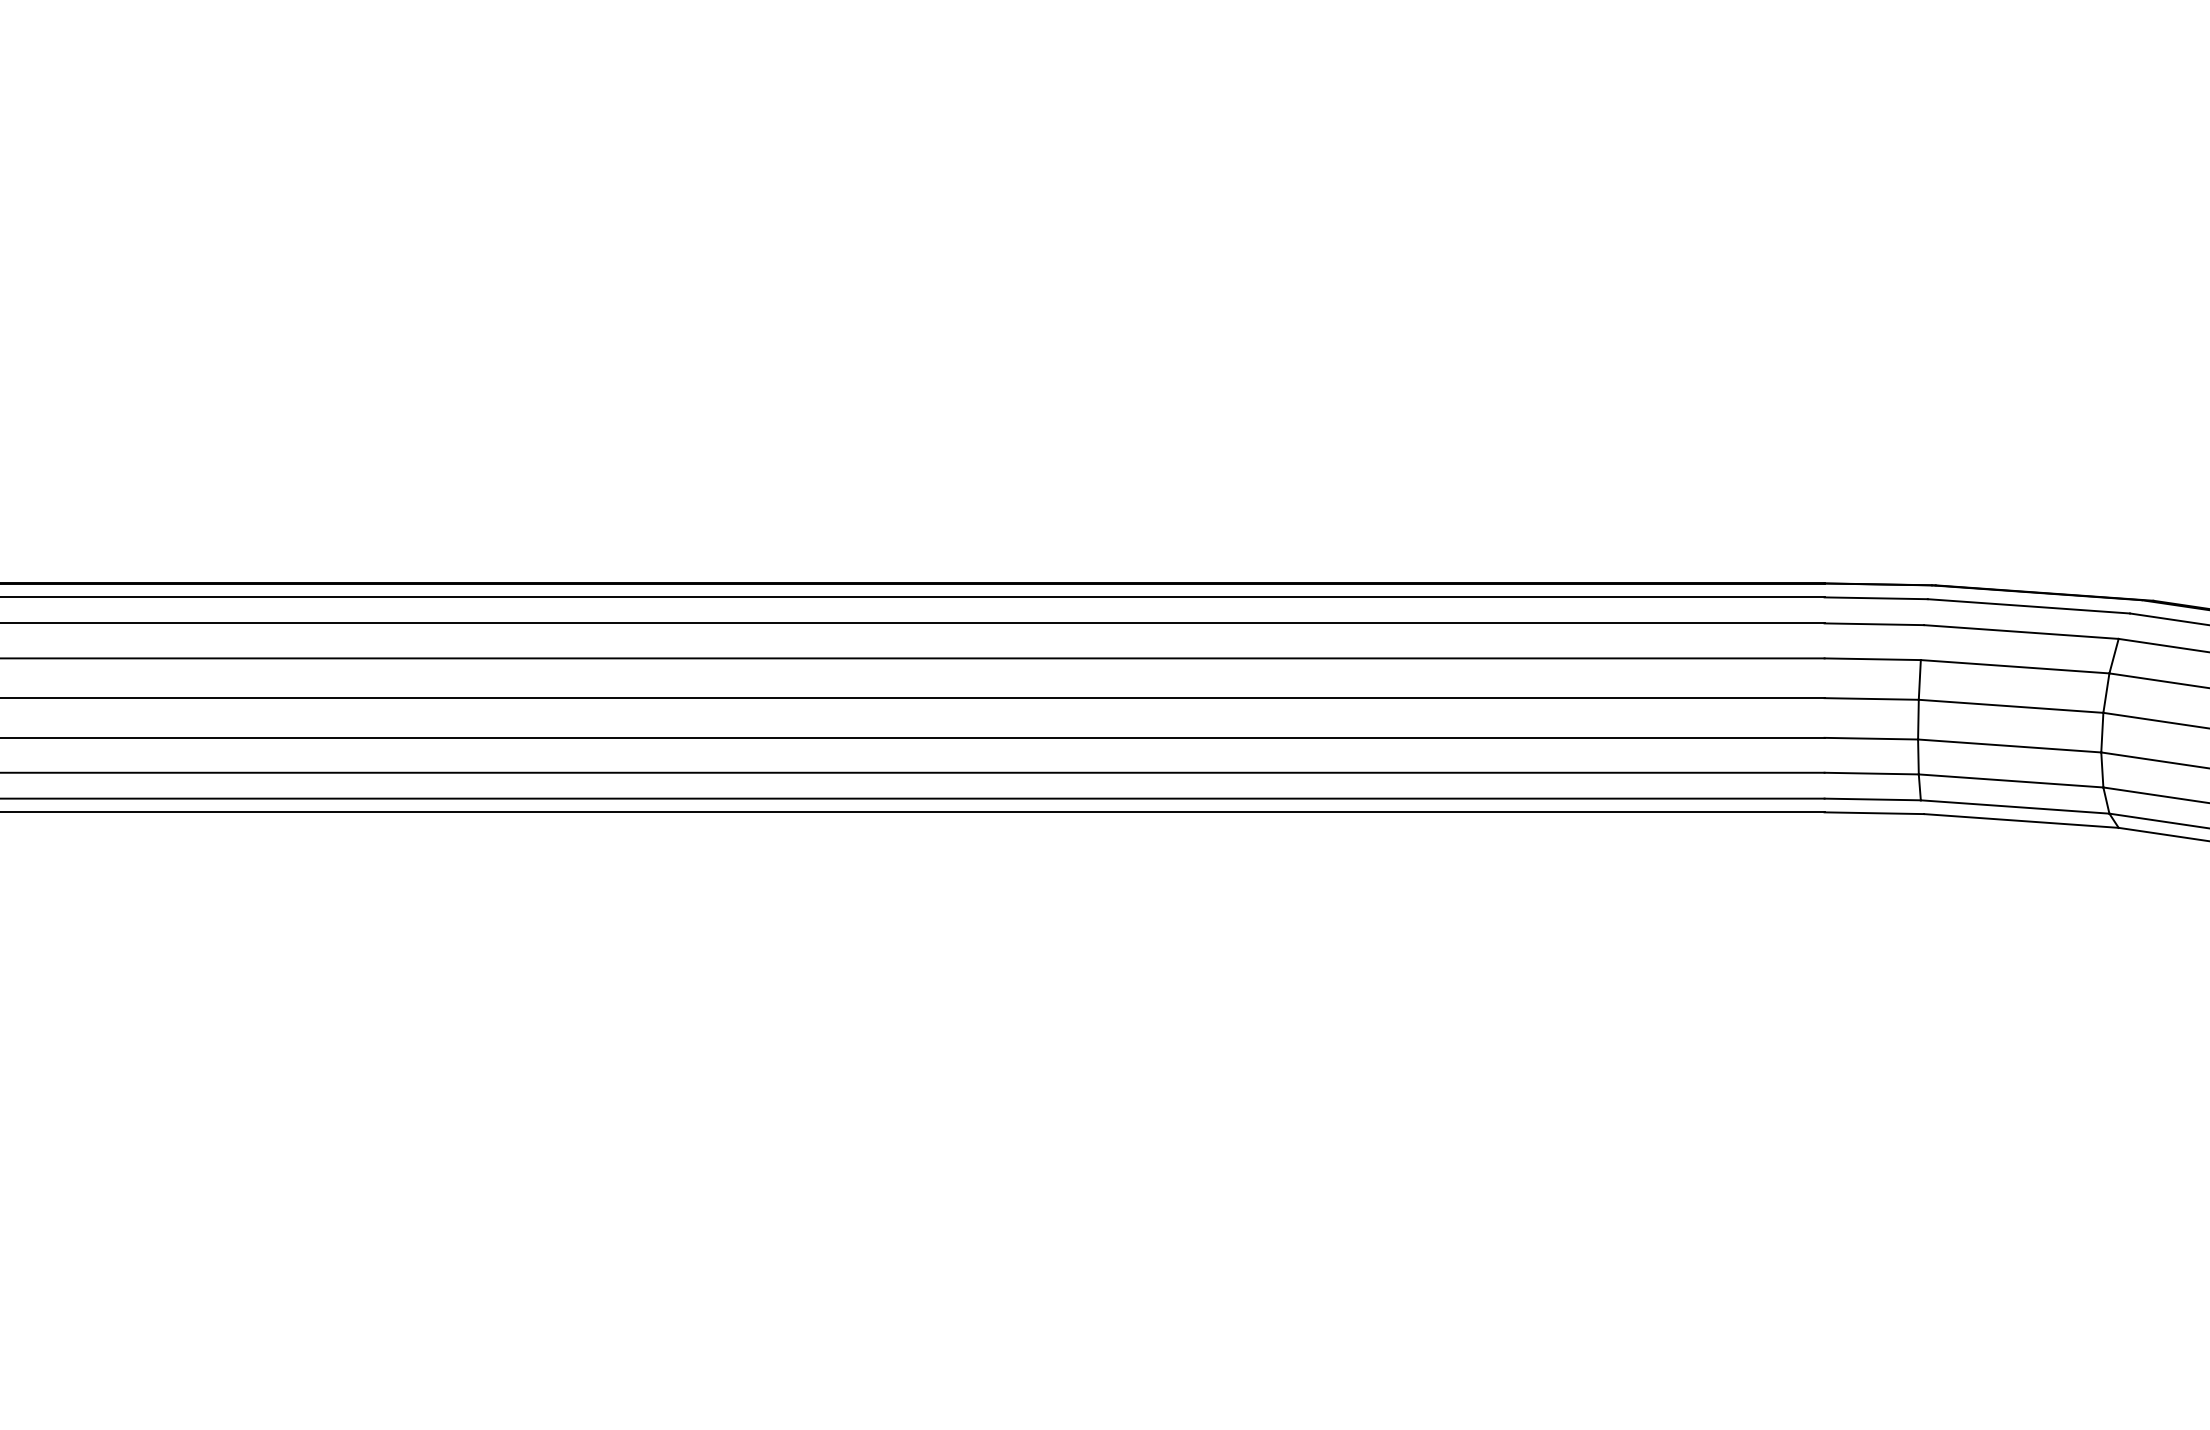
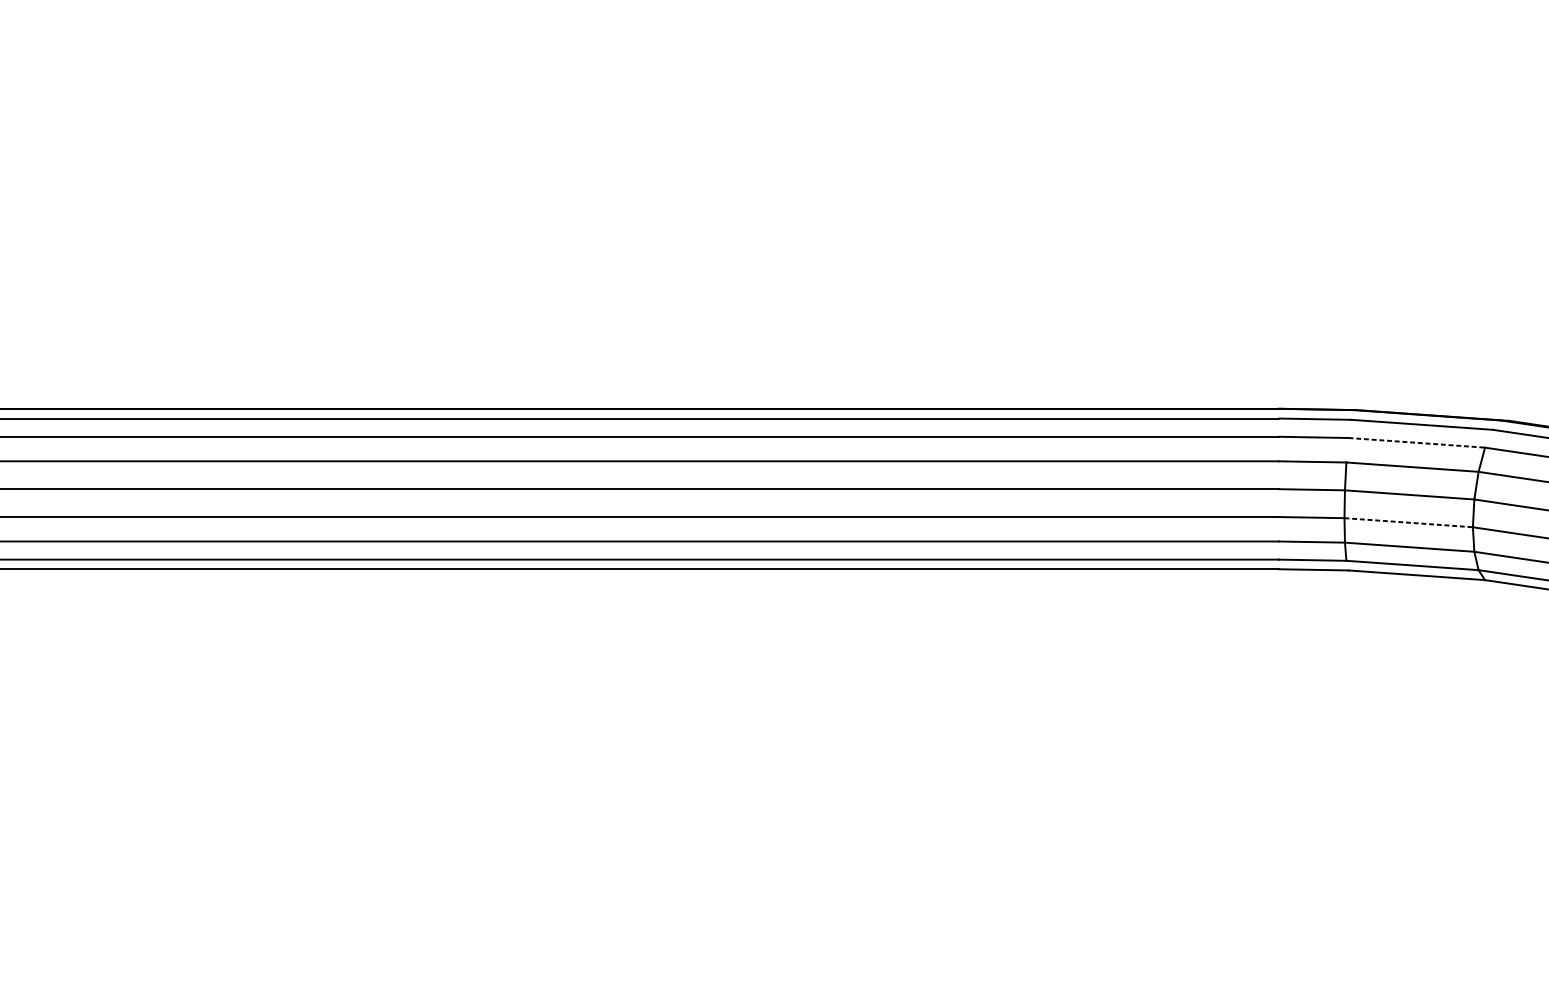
line: (2021, 632) -> (1416, 443), solid -> dashed
line: (2009, 745) -> (1408, 522), solid -> dashed

